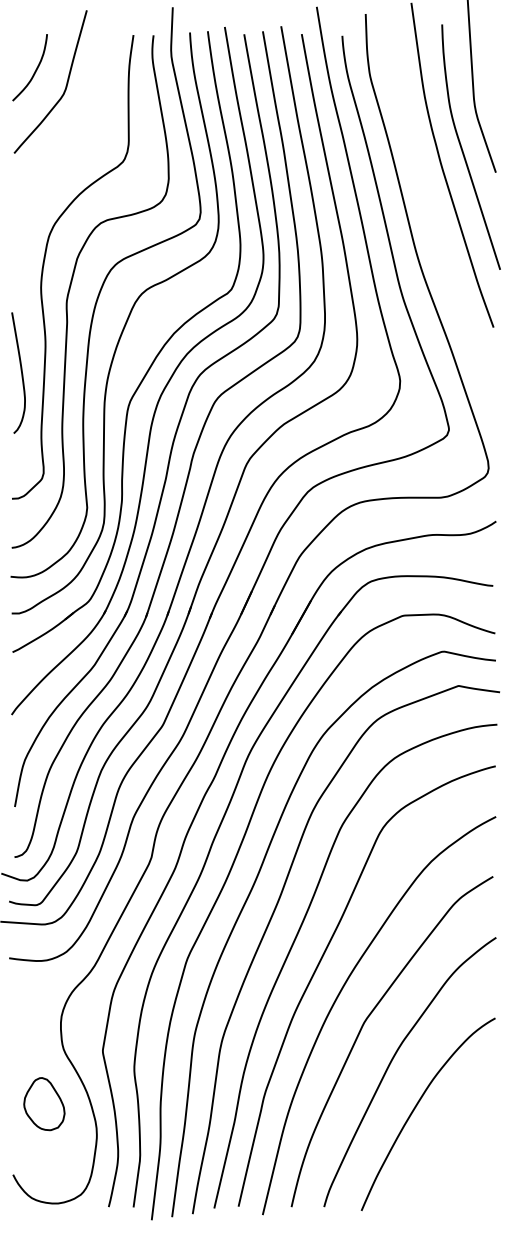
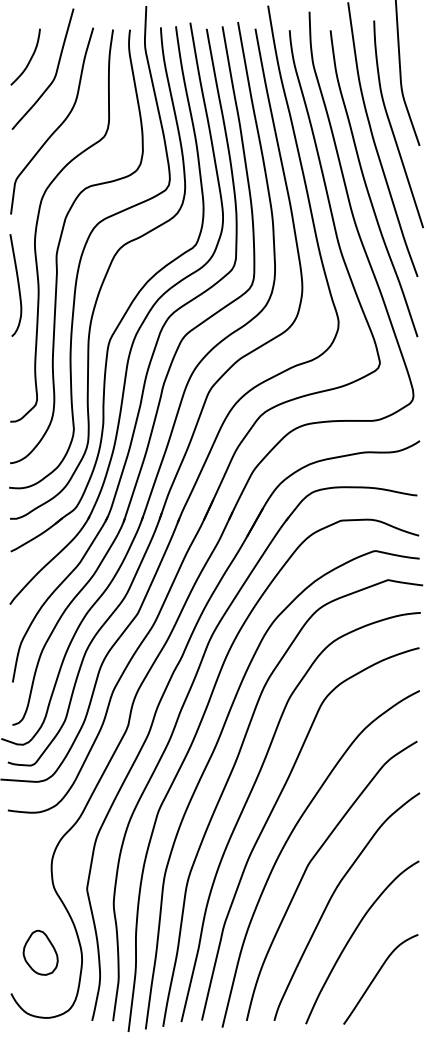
curve: (68, 149) -> (58, 126), added
curve: (434, 220) -> (367, 186), added
curve: (20, 373) -> (17, 285), moved
part: (44, 1103) -> (40, 952), moved
curve: (446, 1153) -> (377, 975), added

